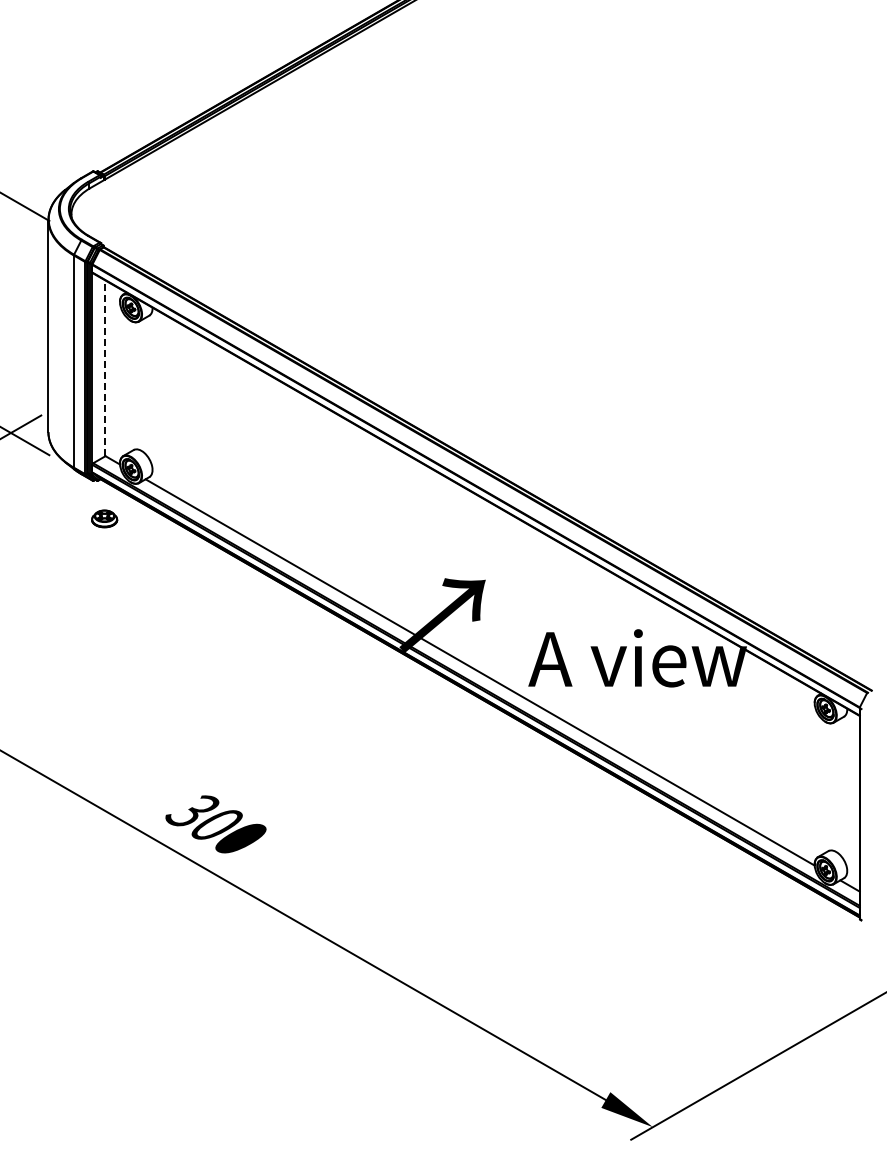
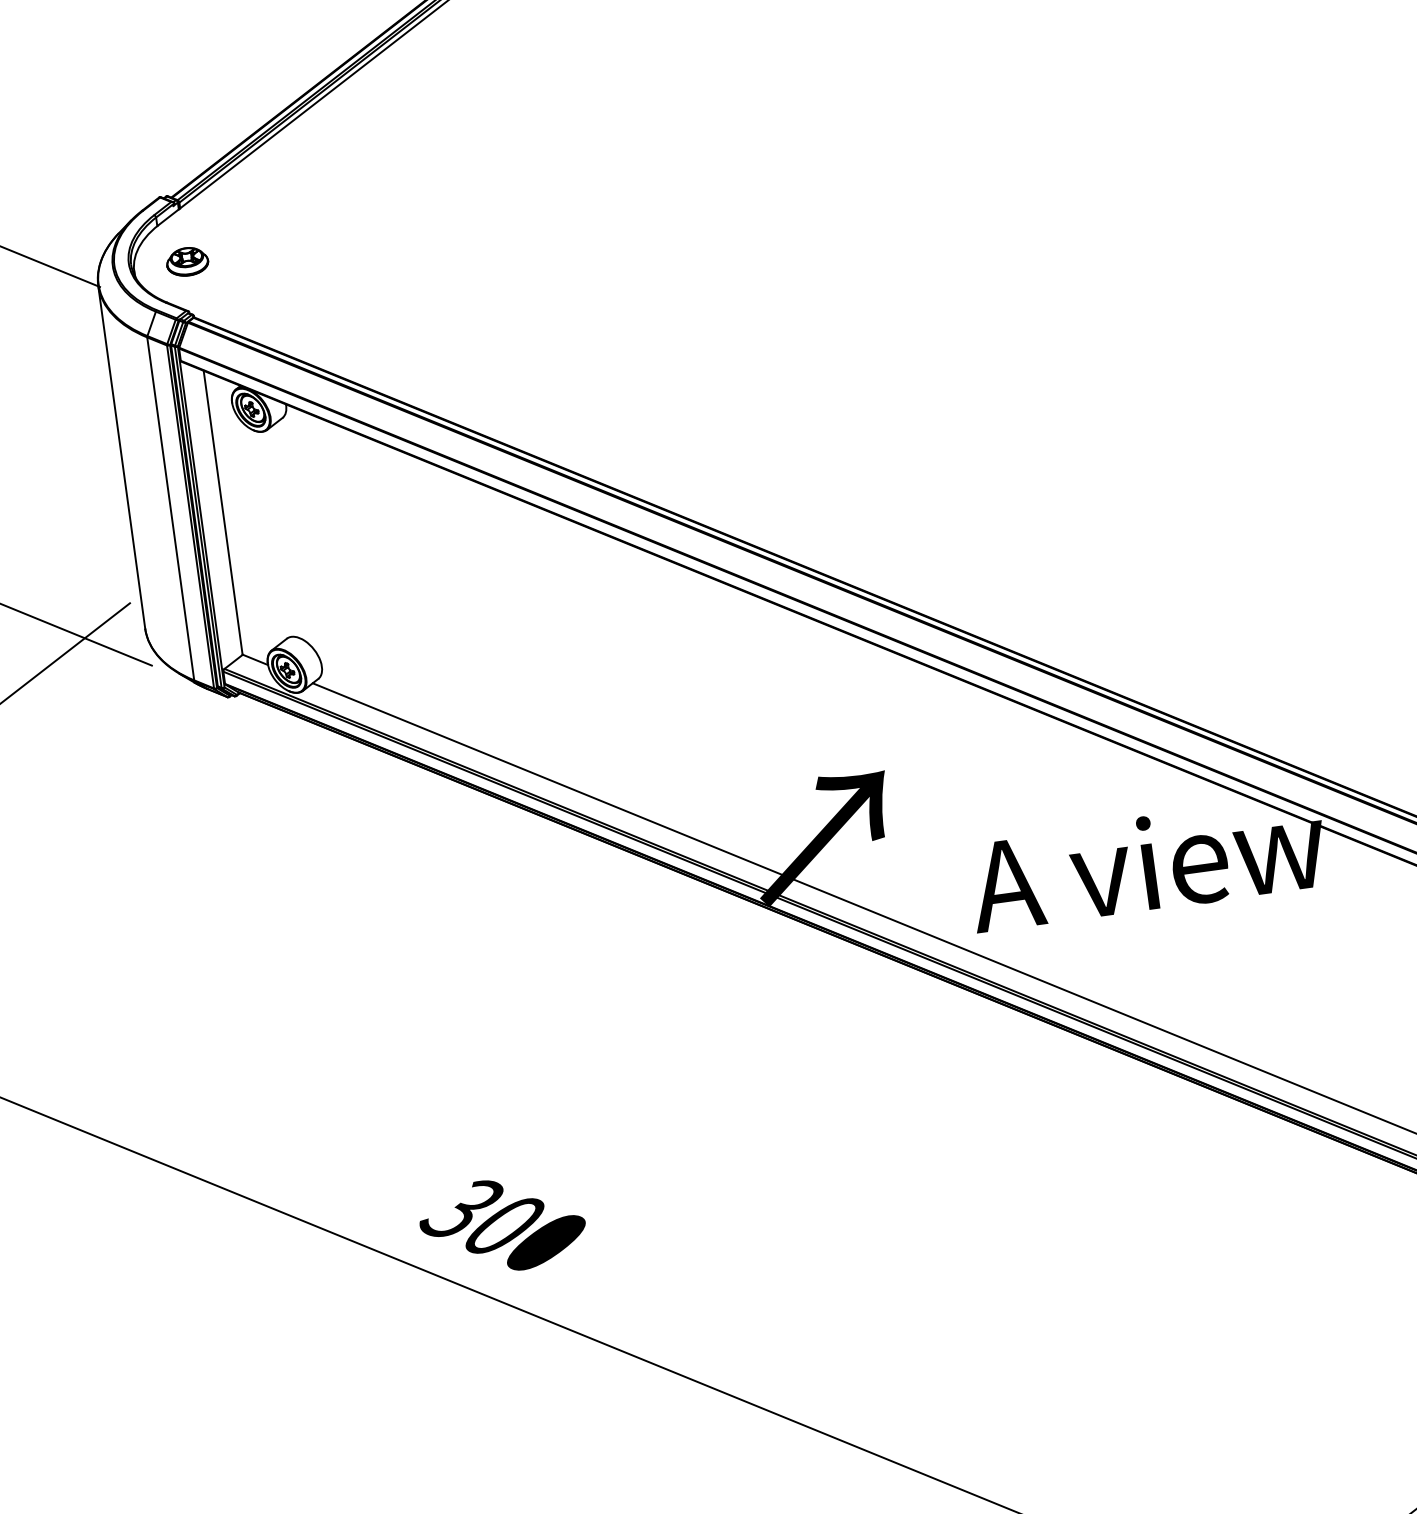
line: (105, 368) -> (223, 513), dashed -> solid
part: (104, 518) -> (187, 261), moved

